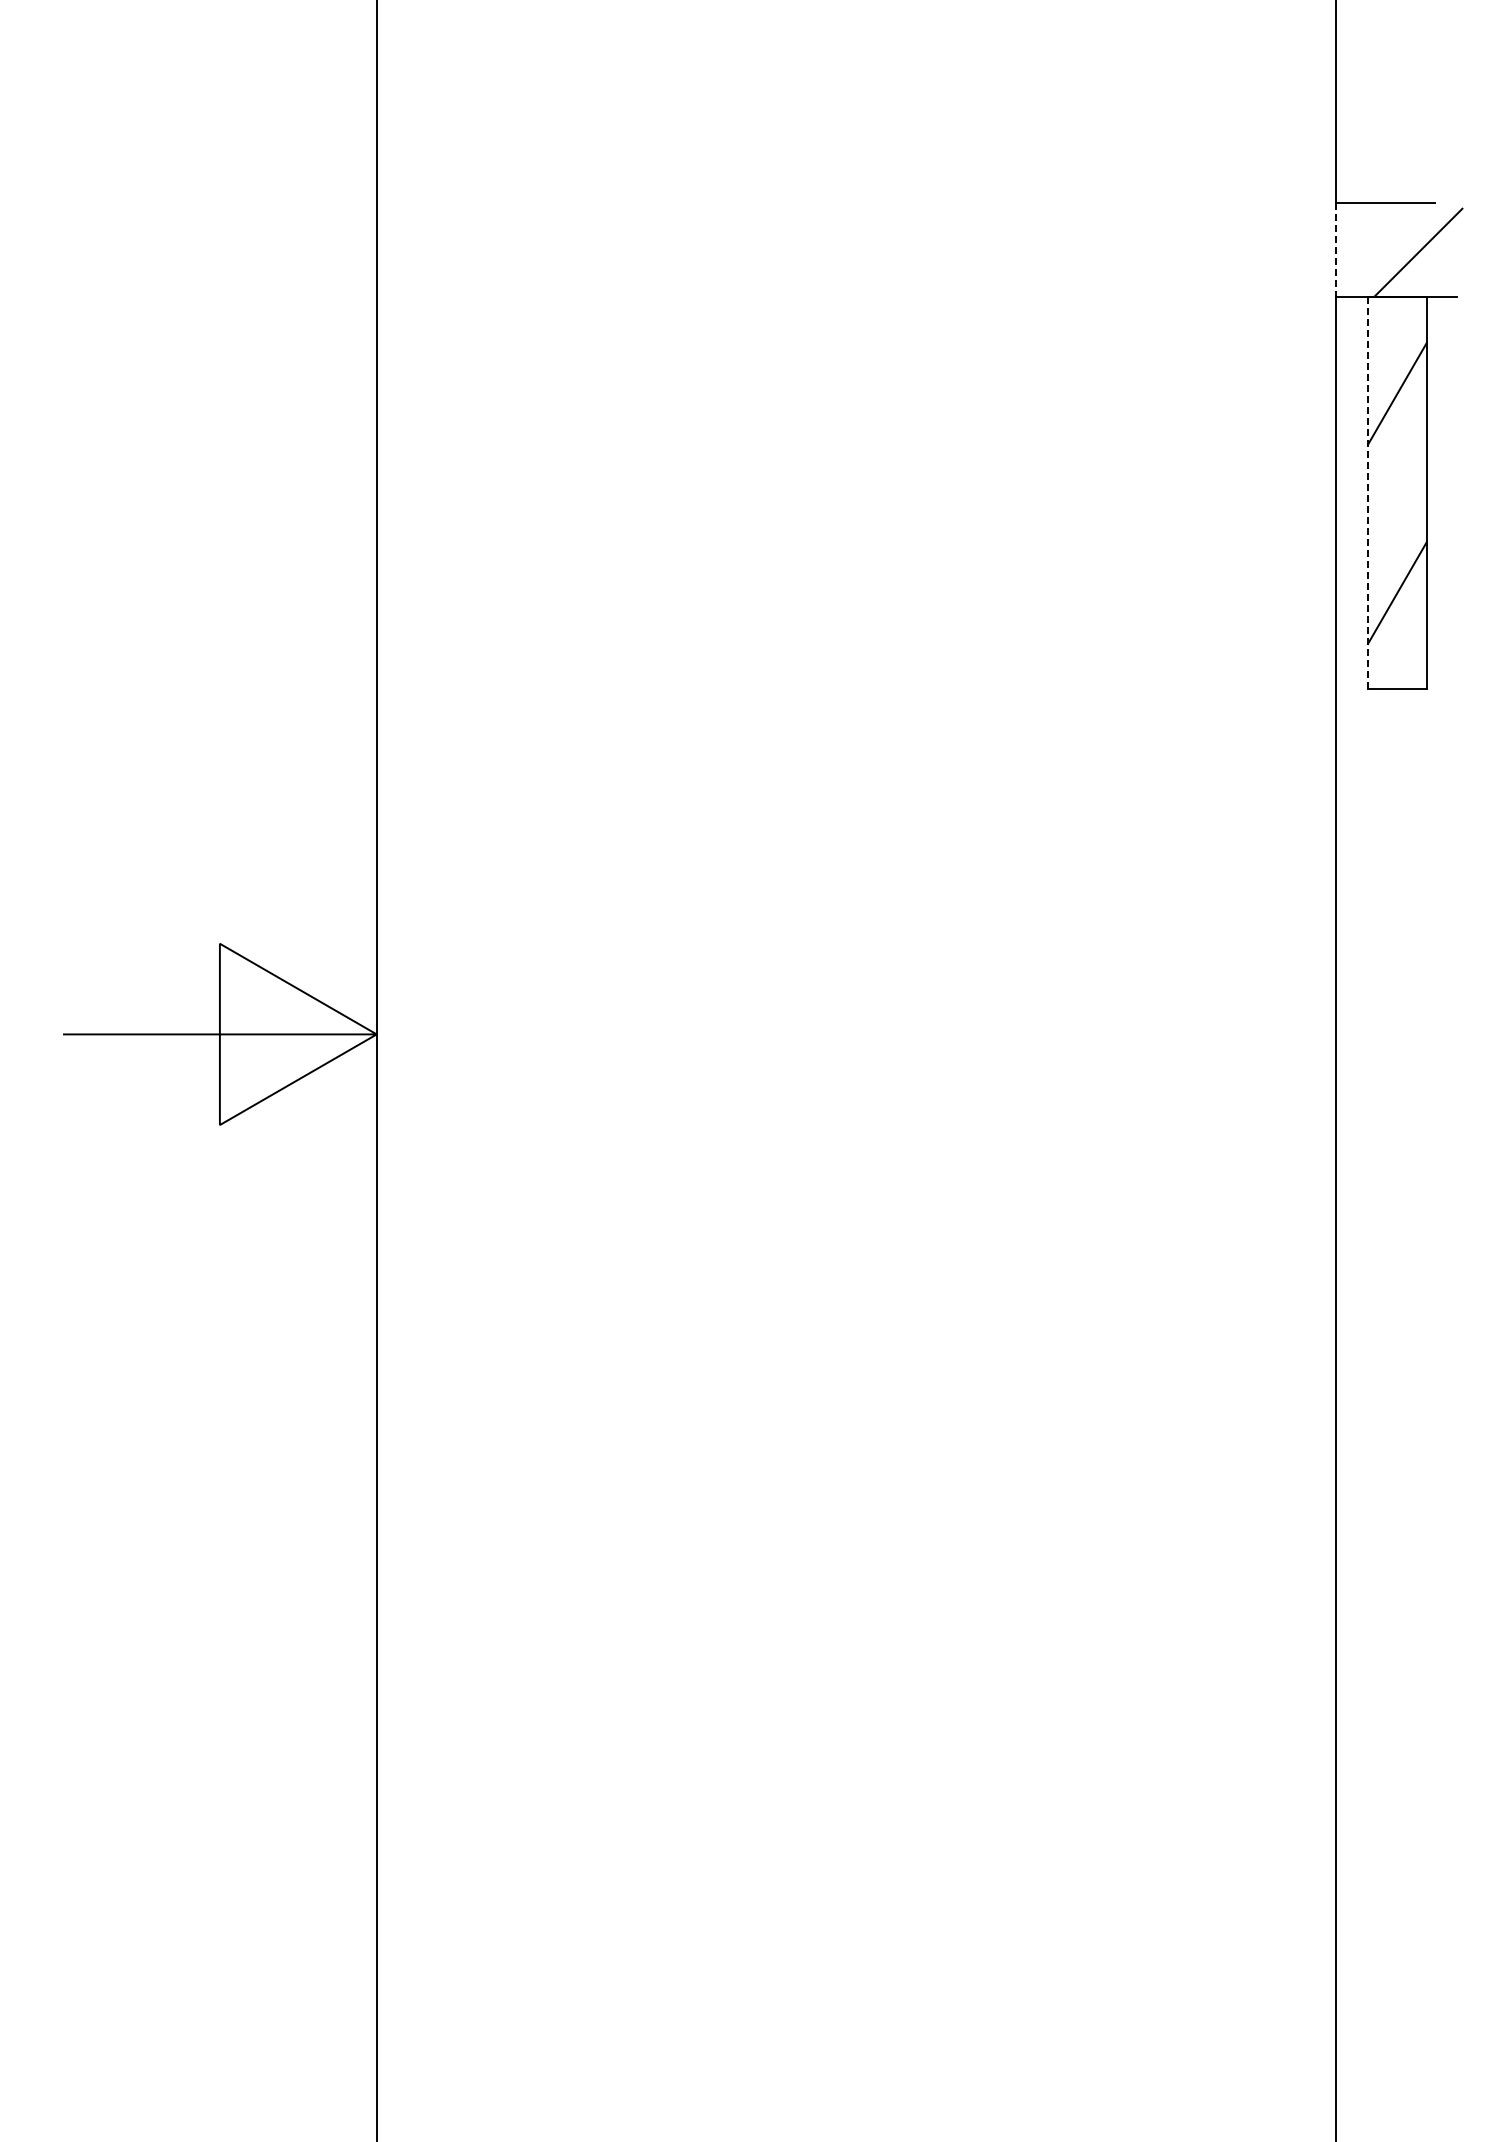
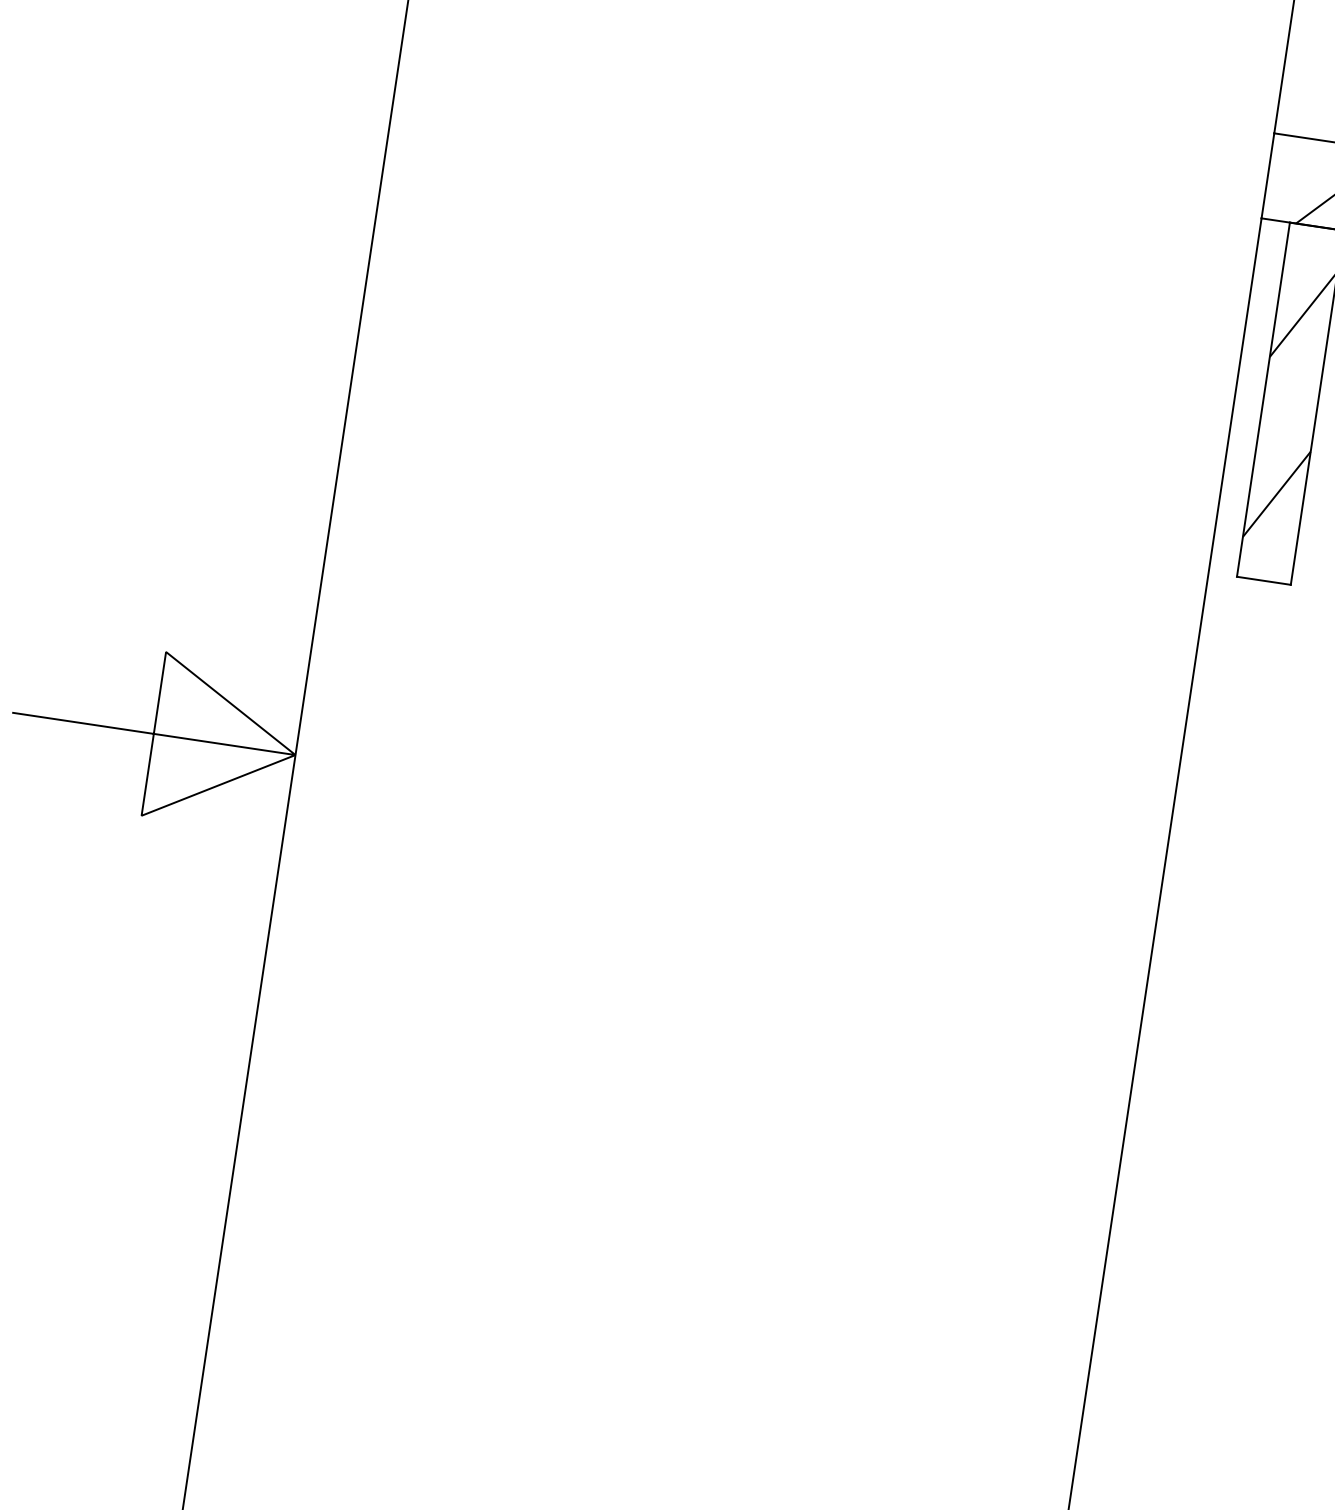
line: (1336, 250) -> (1268, 176), dashed -> solid
line: (1367, 493) -> (1263, 400), dashed -> solid

